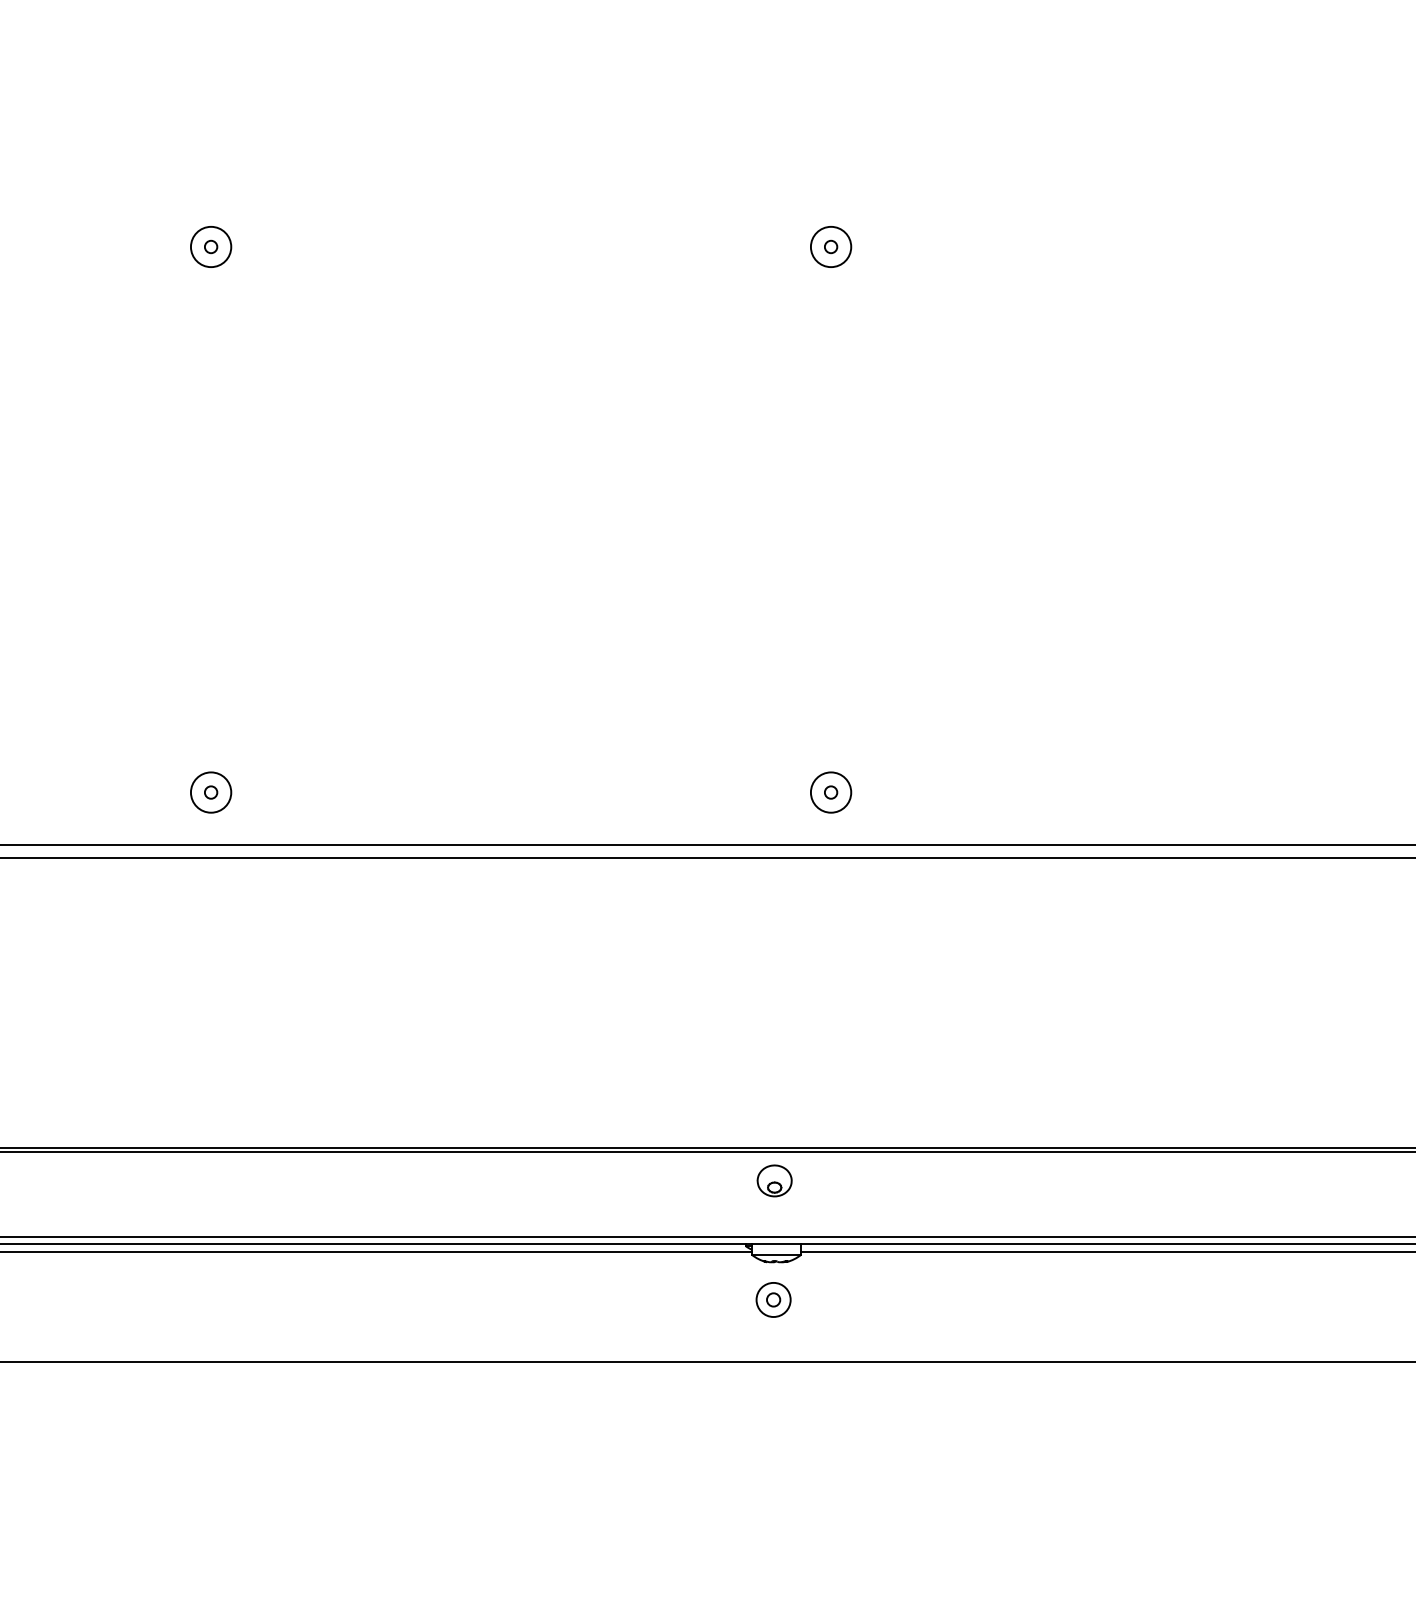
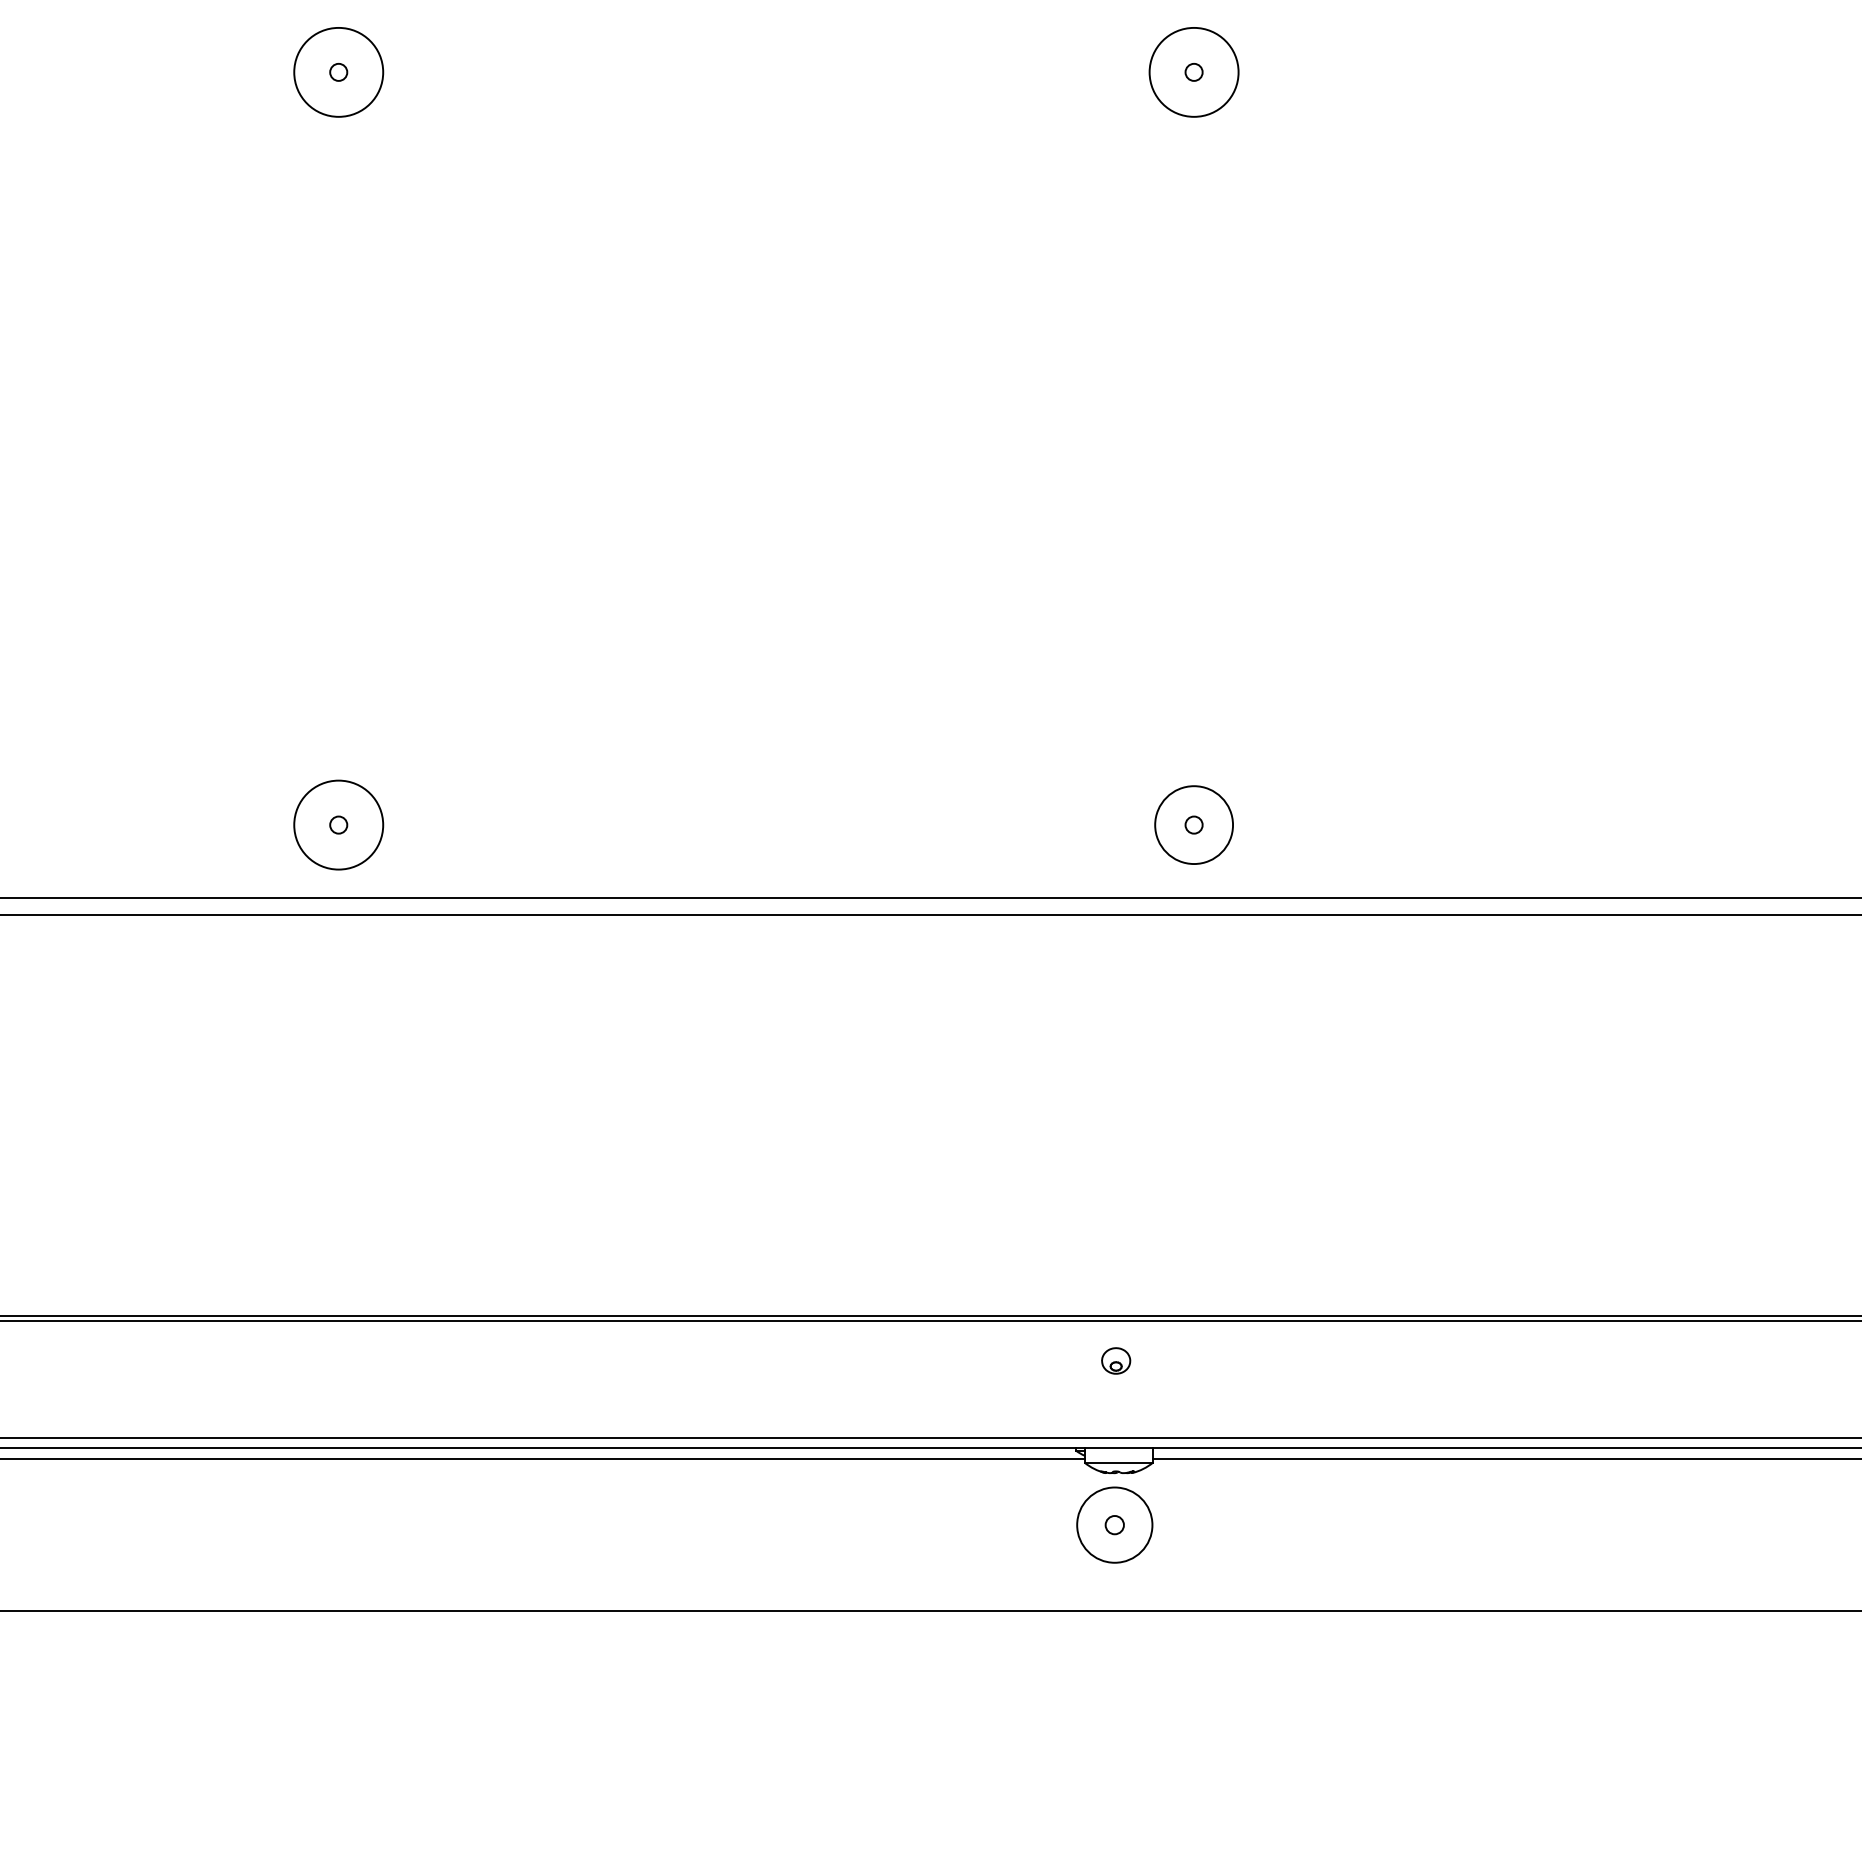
circle: (210, 246) -> (337, 71), size x1.6
circle: (830, 246) -> (1193, 71), size x1.6
circle: (210, 792) -> (337, 825), size x1.6
circle: (830, 792) -> (1193, 825), size x1.4
part: (774, 1180) -> (1116, 1360), size x0.6
circle: (773, 1299) -> (1114, 1524), size x1.6

